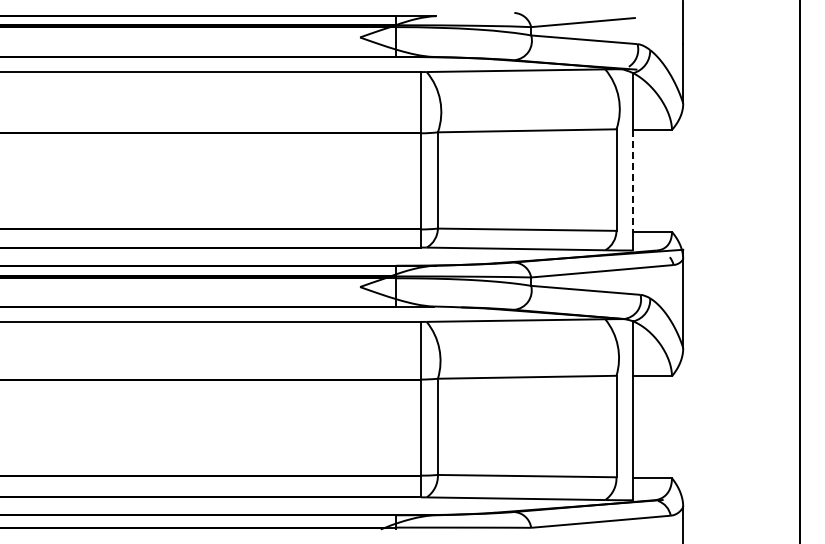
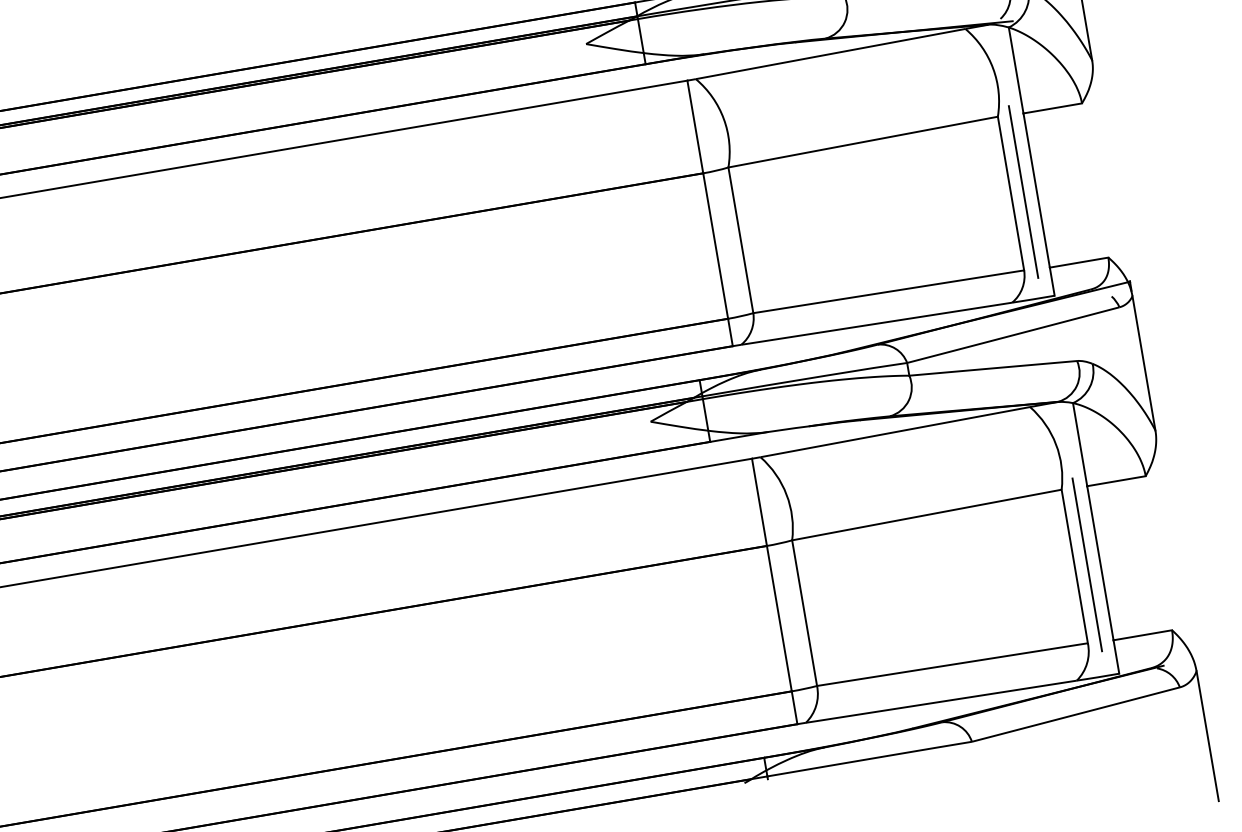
line: (624, 180) -> (1023, 192), added
line: (633, 180) -> (1036, 189), dashed -> solid
line: (624, 426) -> (1086, 564), added

